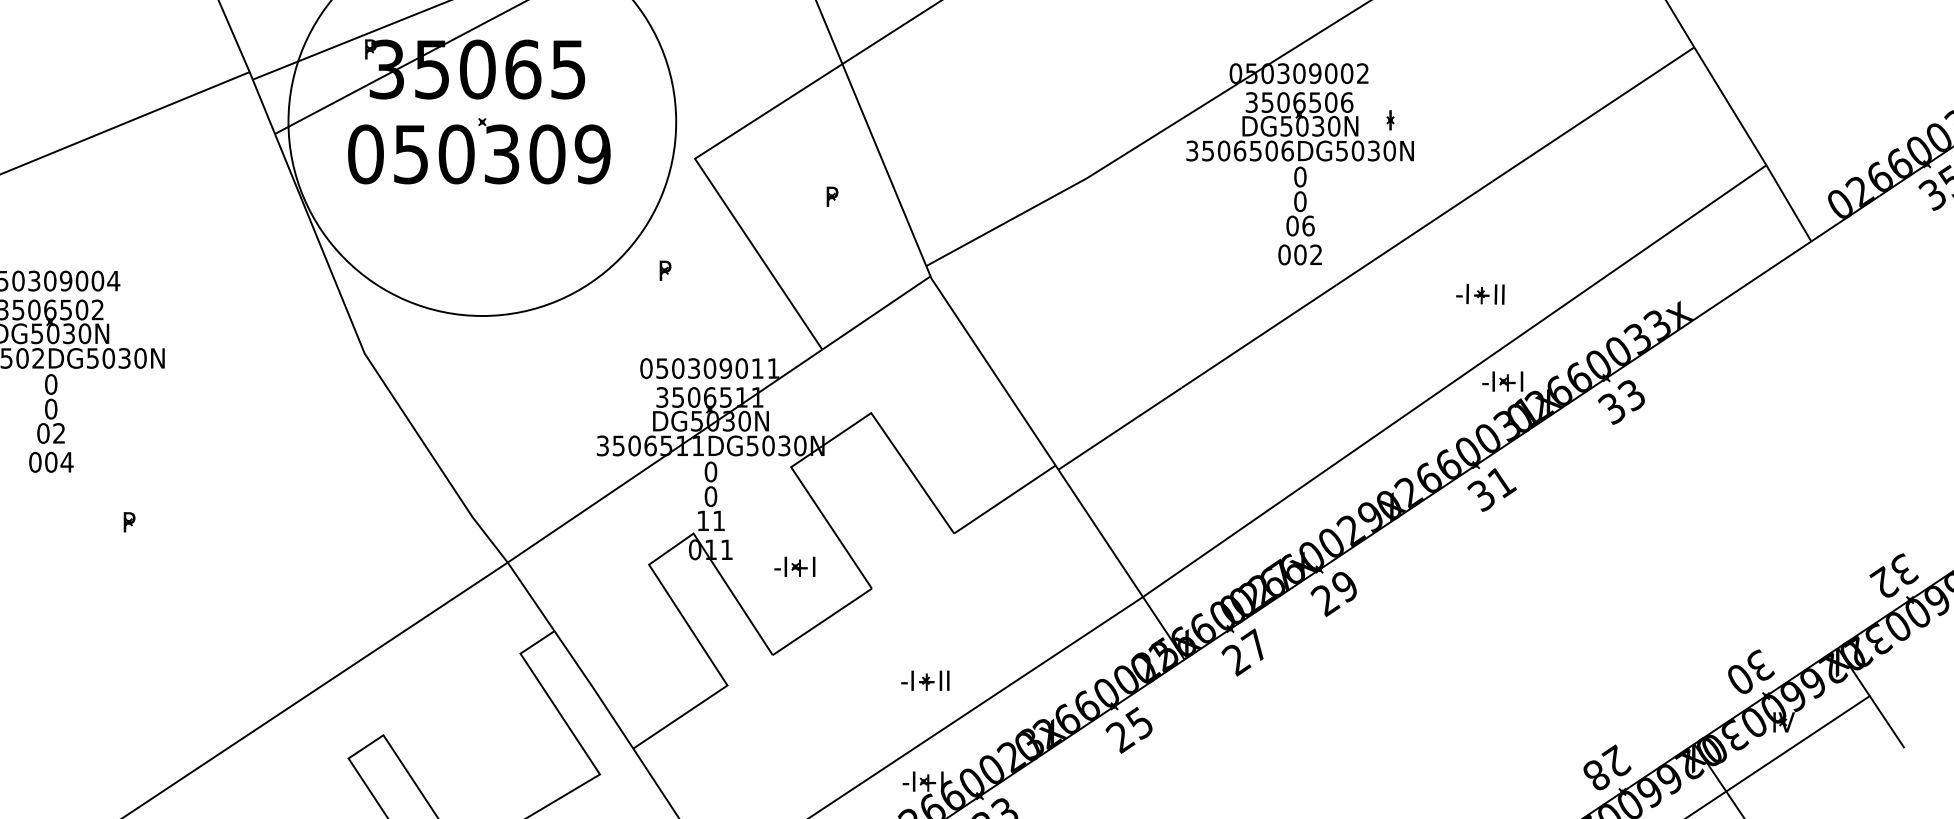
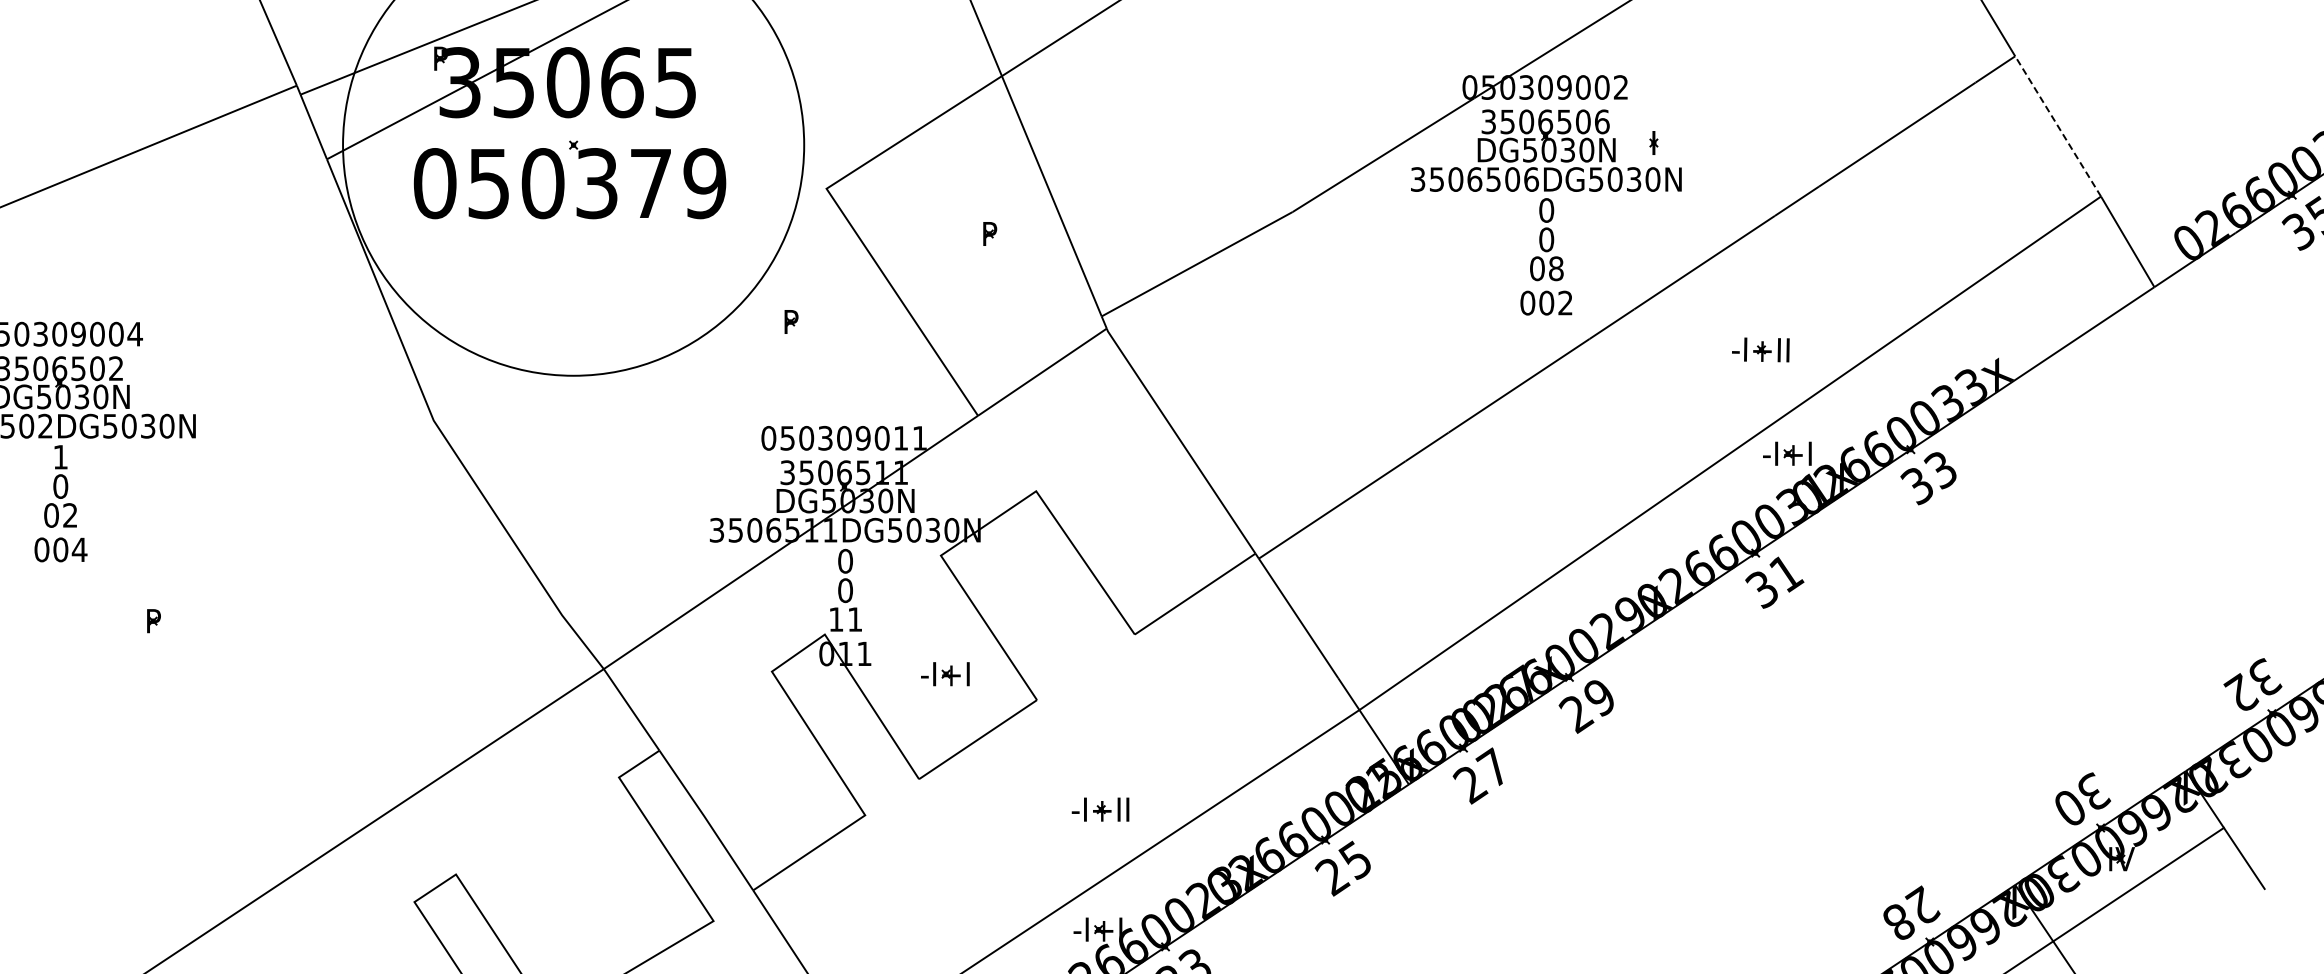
line: (1729, 106) -> (2057, 126), solid -> dashed
text: (546, 154) -> (650, 183), 050309 -> 050379
text: (1308, 225) -> (1556, 268), 06 -> 08
text: (50, 383) -> (60, 456), 0 -> 1

